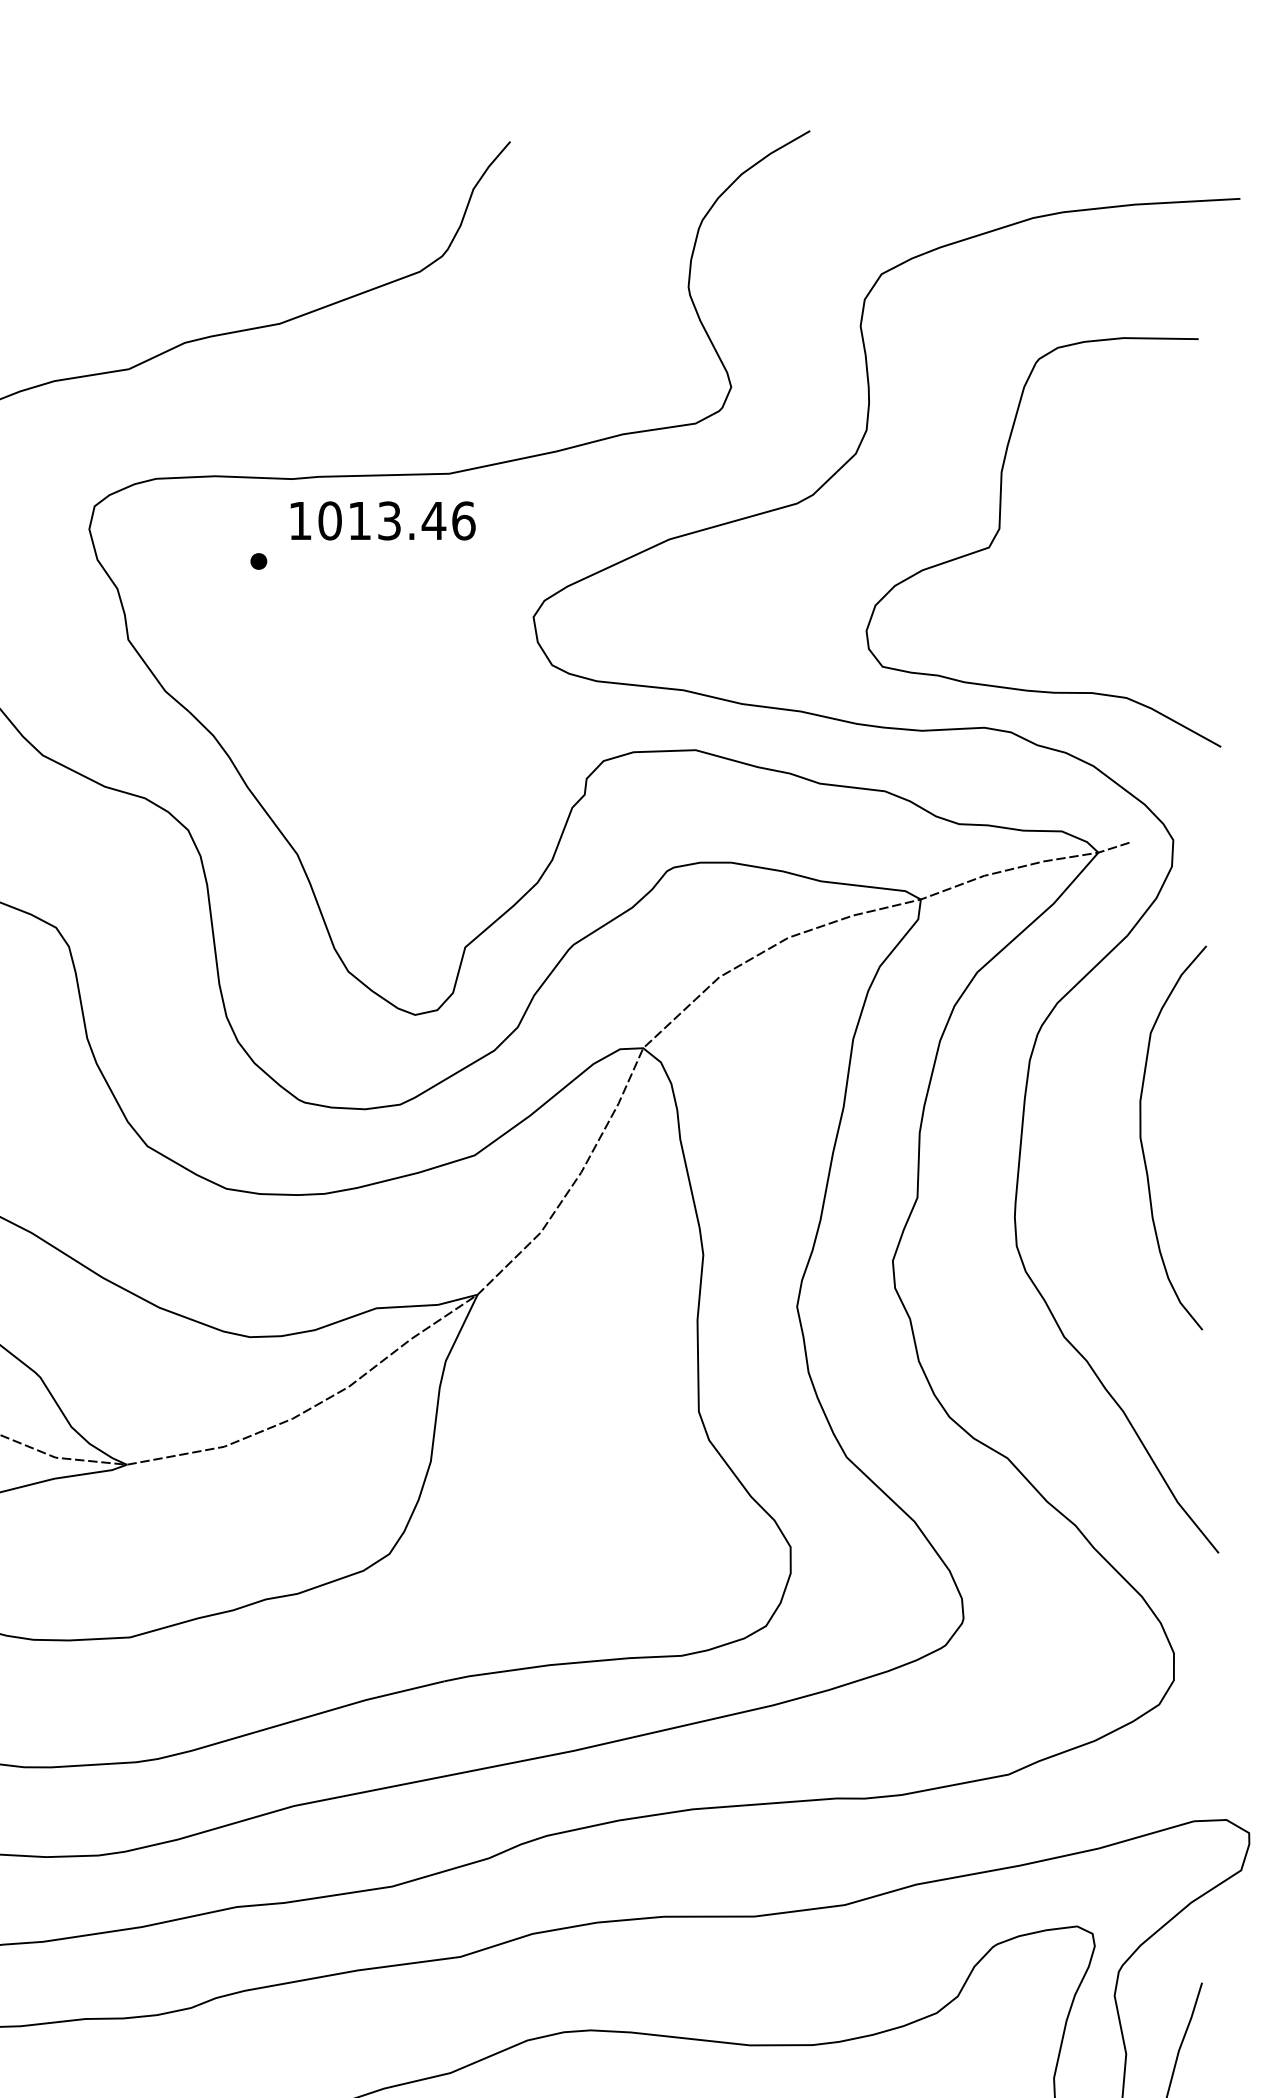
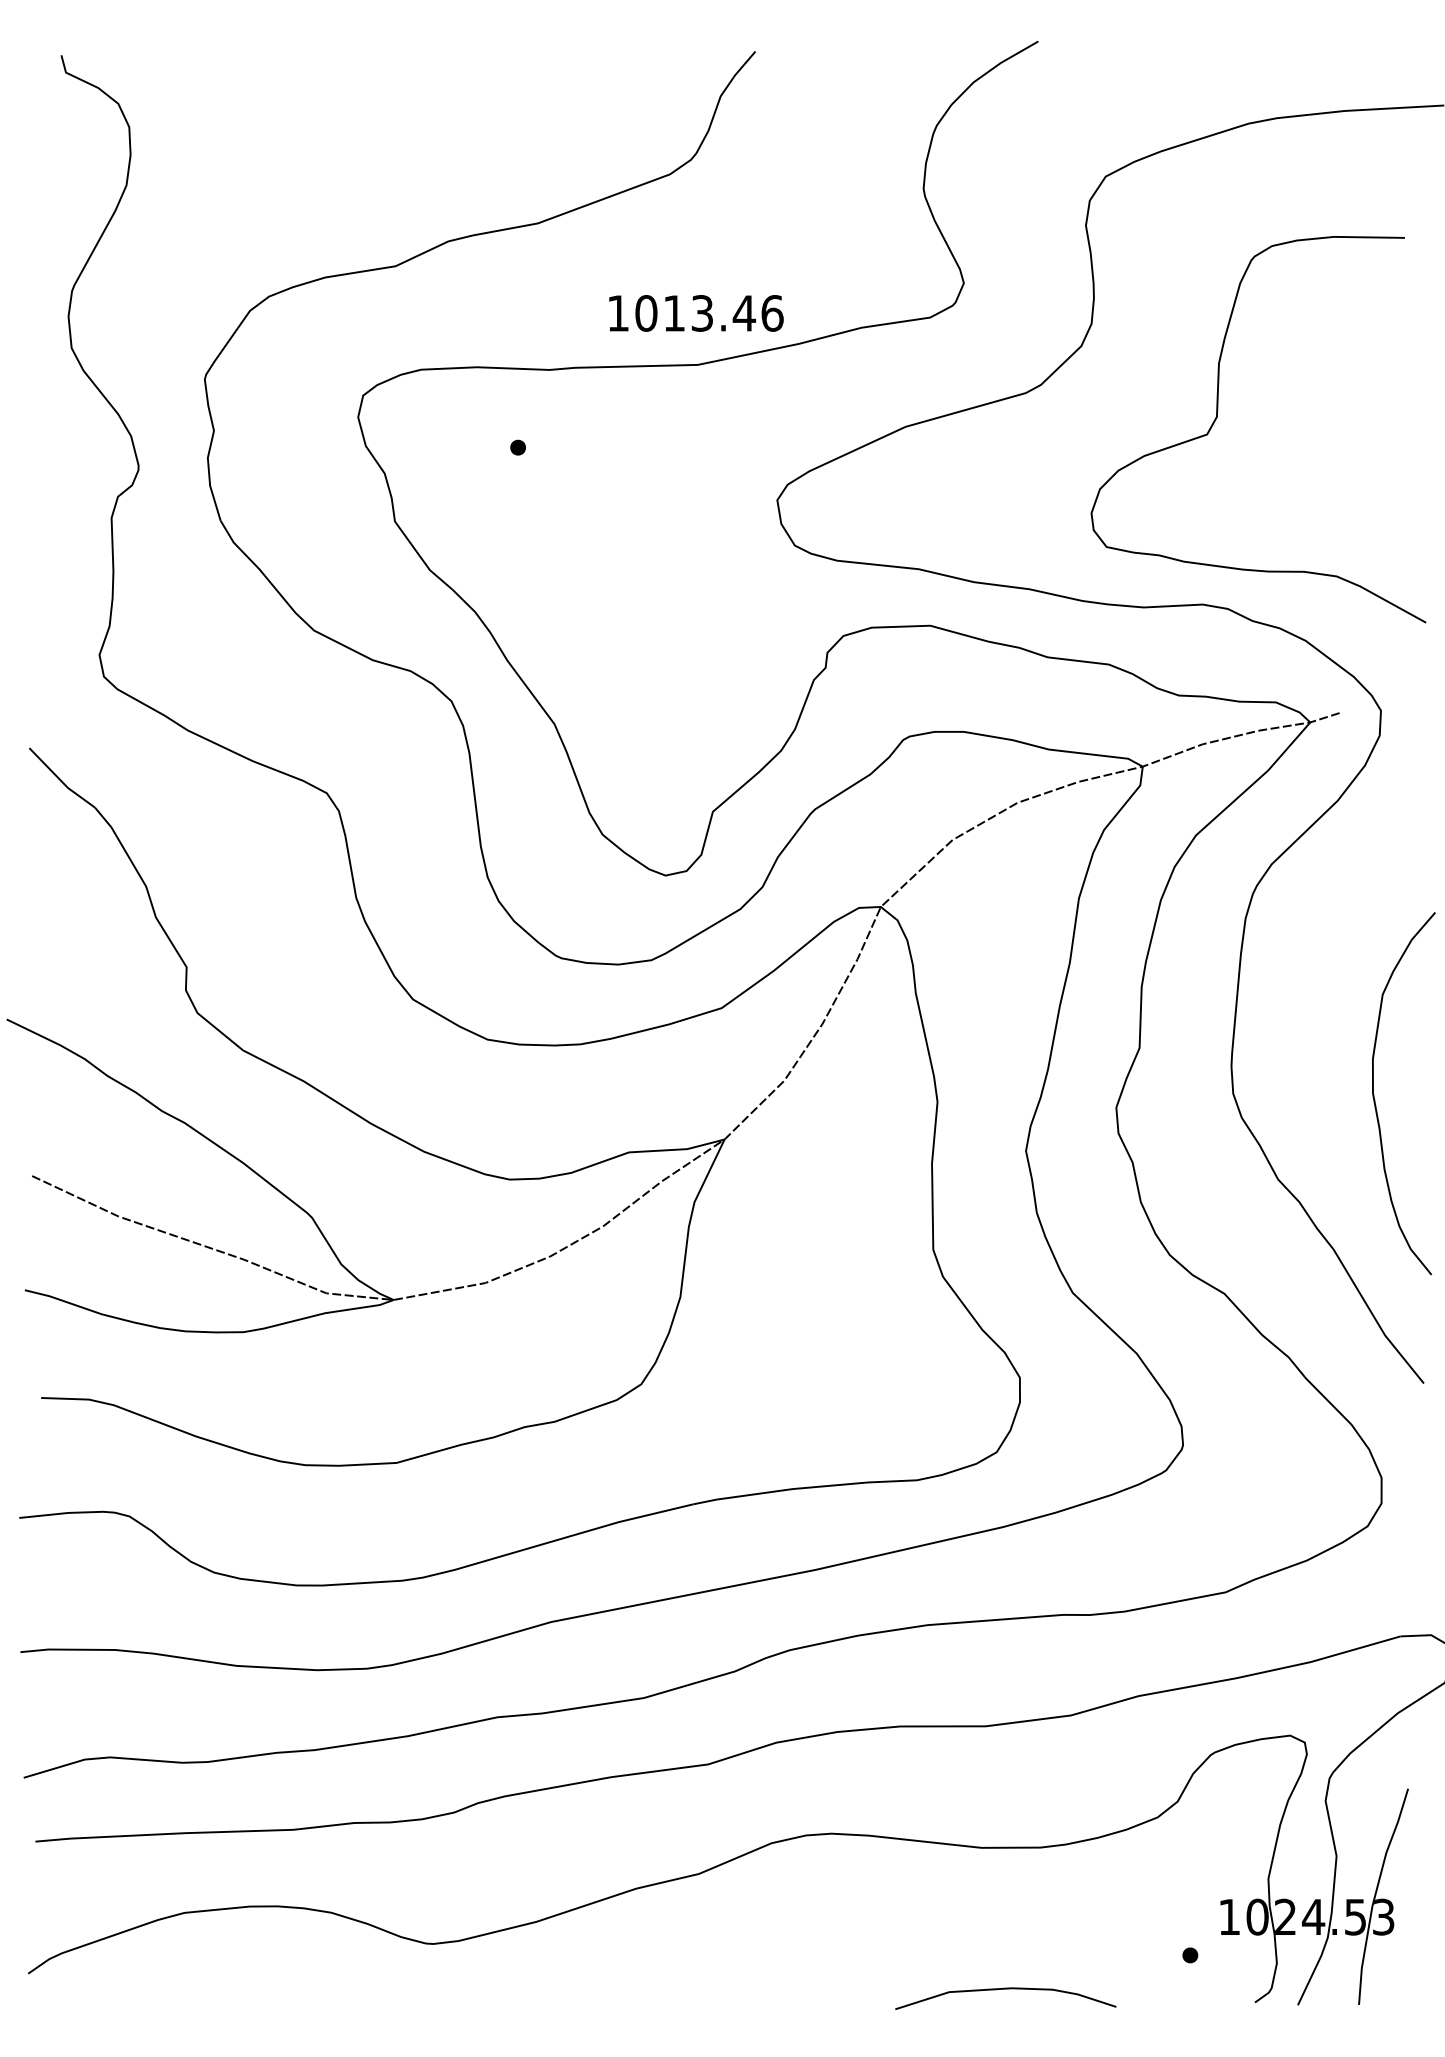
text: (383, 521) -> (696, 313), moved
curve: (1143, 1144) -> (1375, 1099), moved

